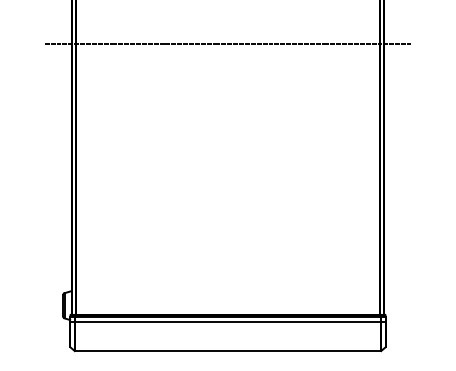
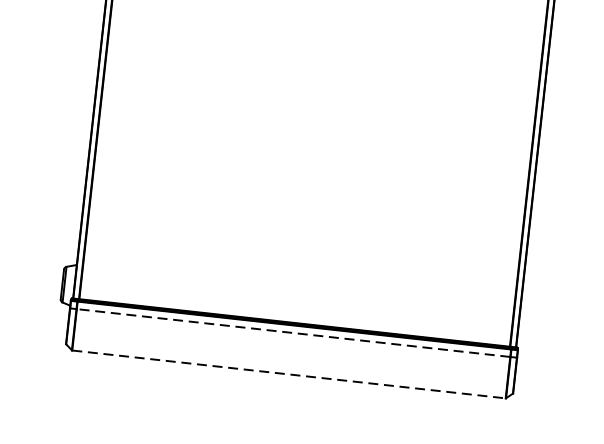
line: (227, 321) -> (292, 332), solid -> dashed
line: (227, 351) -> (288, 374), solid -> dashed

